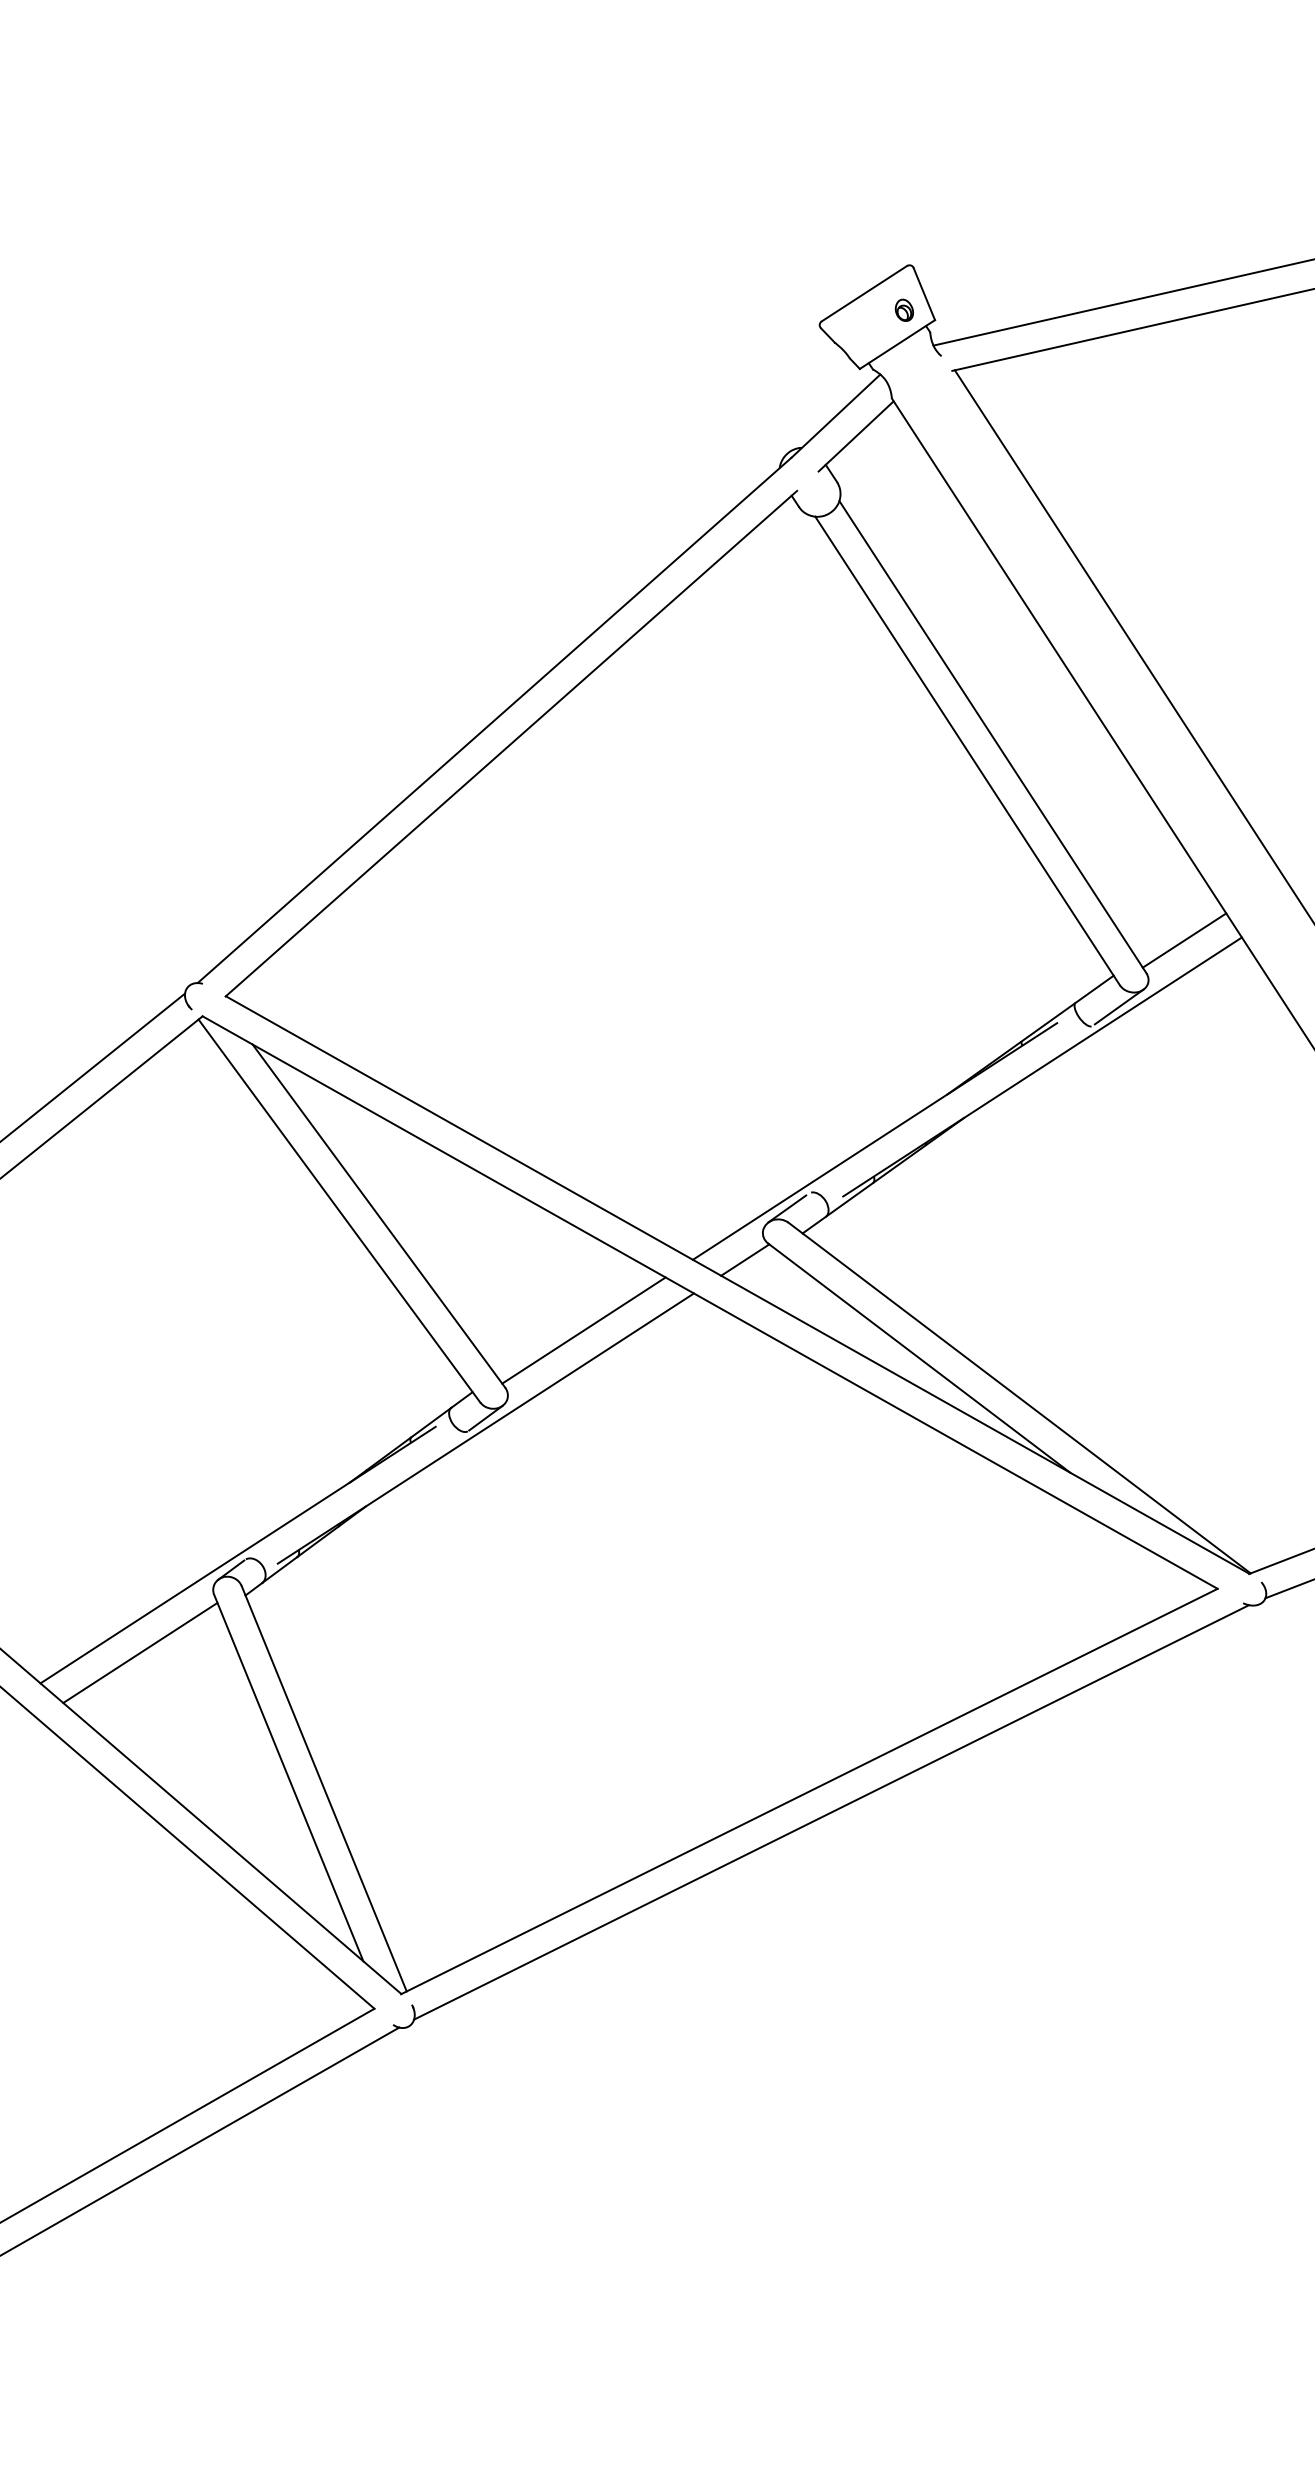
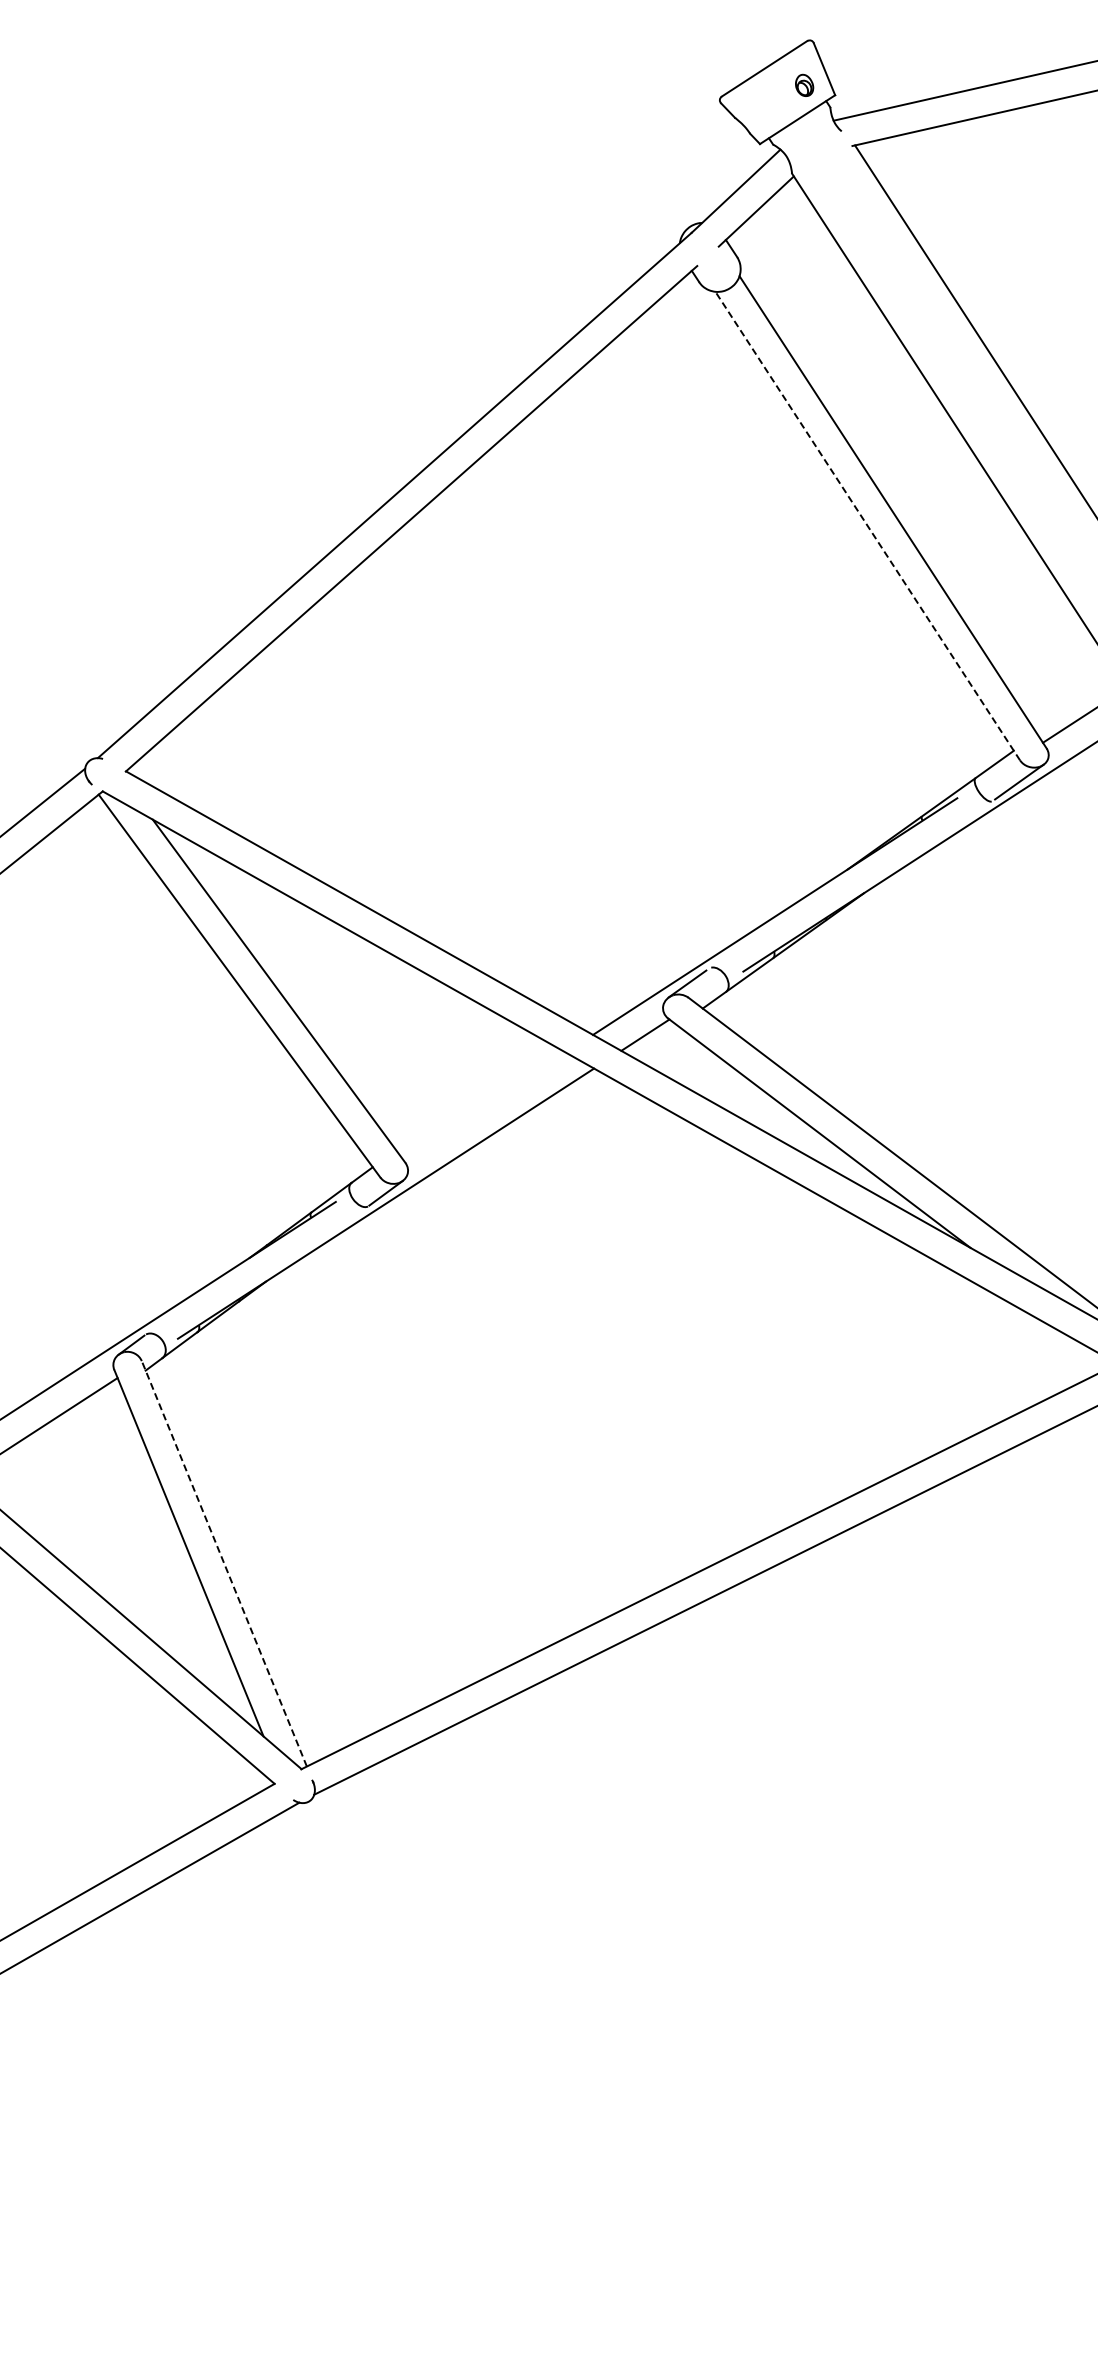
line: (967, 750) -> (867, 525), solid -> dashed
line: (583, 1330) -> (483, 1105), removed
line: (324, 1788) -> (224, 1563), solid -> dashed

